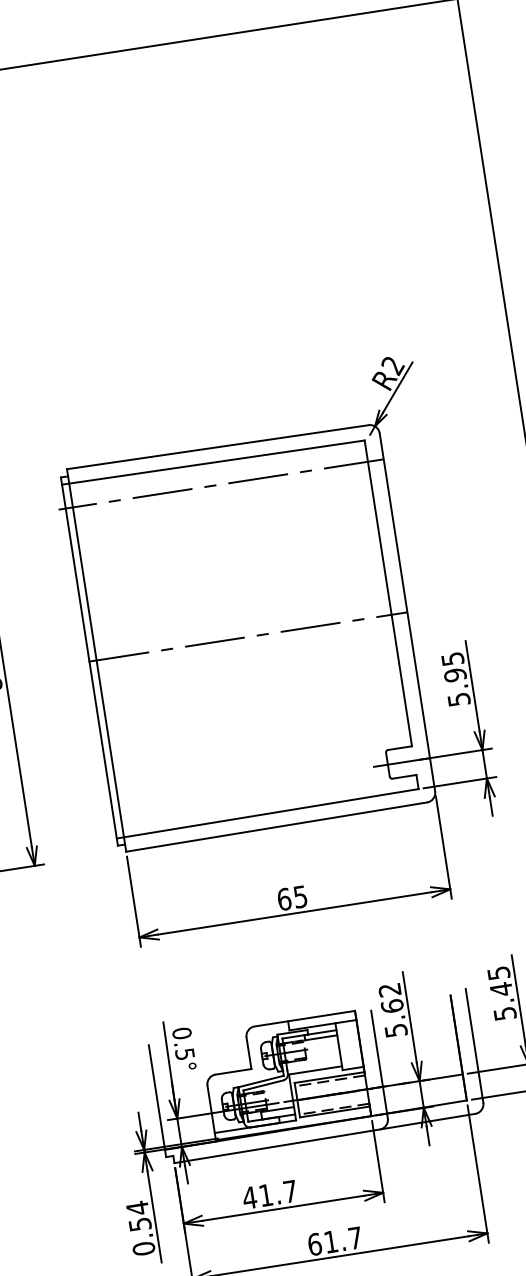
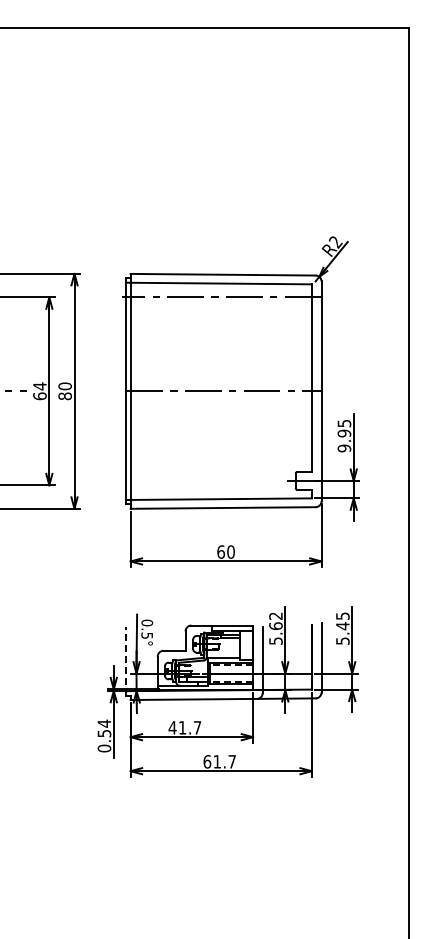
text: (457, 699) -> (343, 448), 5.95 -> 9.95
text: (299, 896) -> (230, 551), 65 -> 60
line: (157, 1099) -> (126, 660), solid -> dashed

